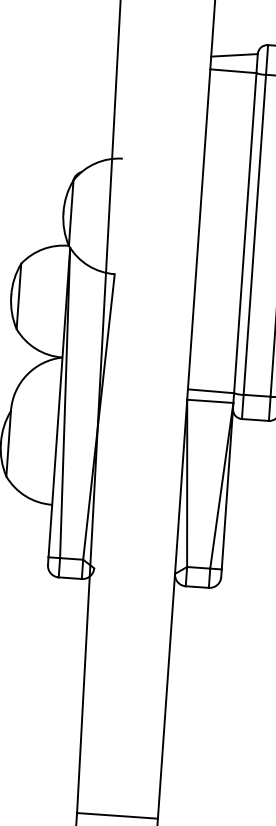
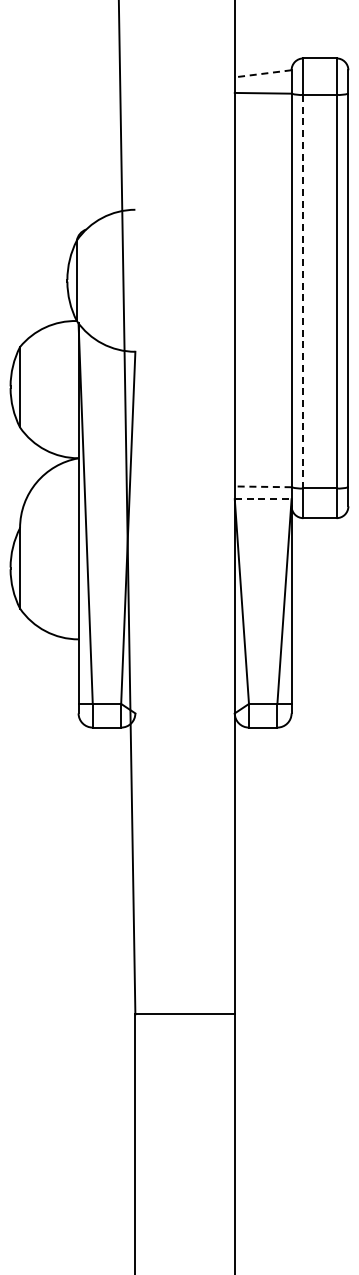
line: (234, 55) -> (263, 73), solid -> dashed
line: (254, 234) -> (303, 291), solid -> dashed
line: (210, 390) -> (262, 486), solid -> dashed
line: (210, 401) -> (263, 499), solid -> dashed

